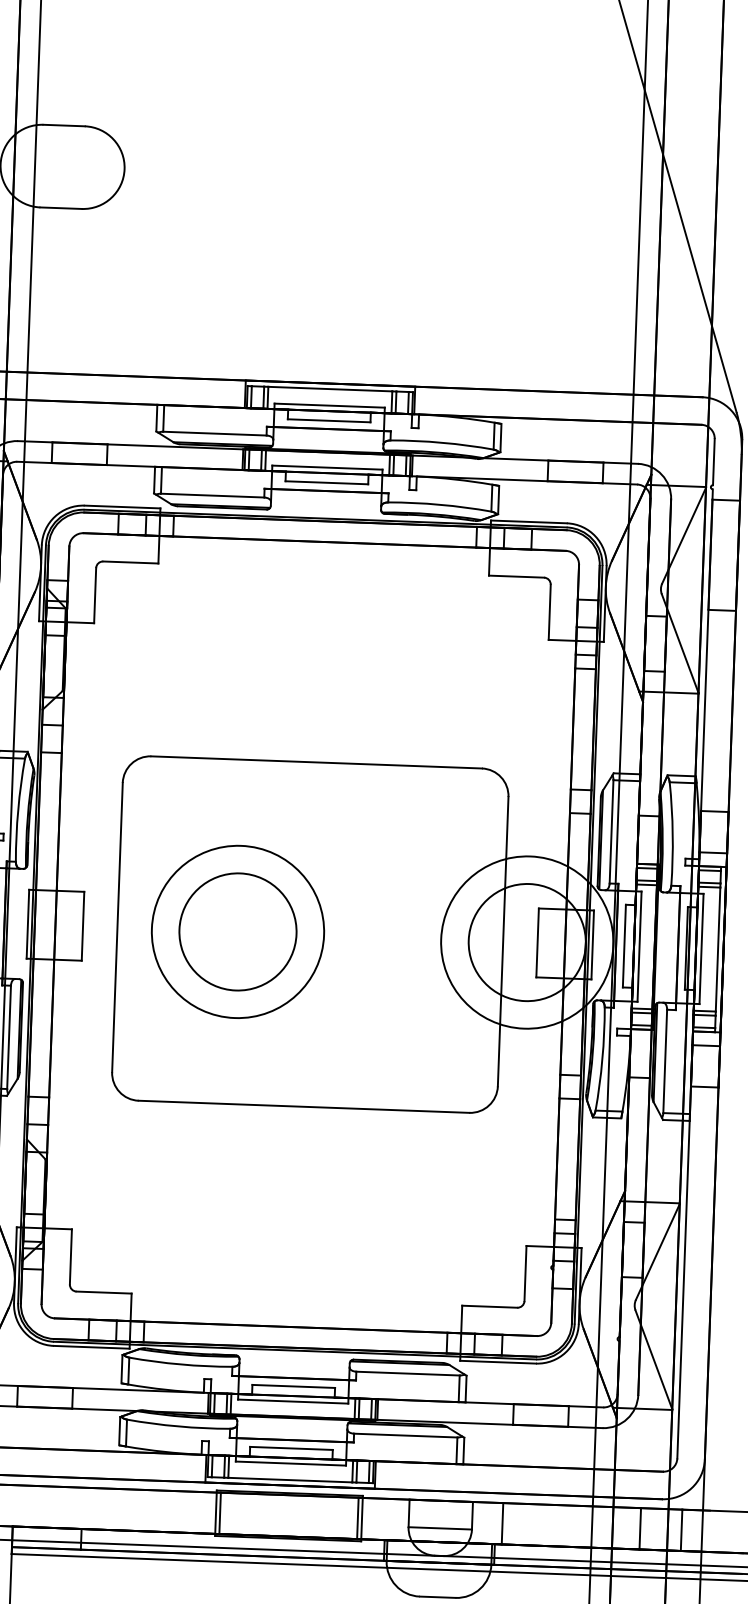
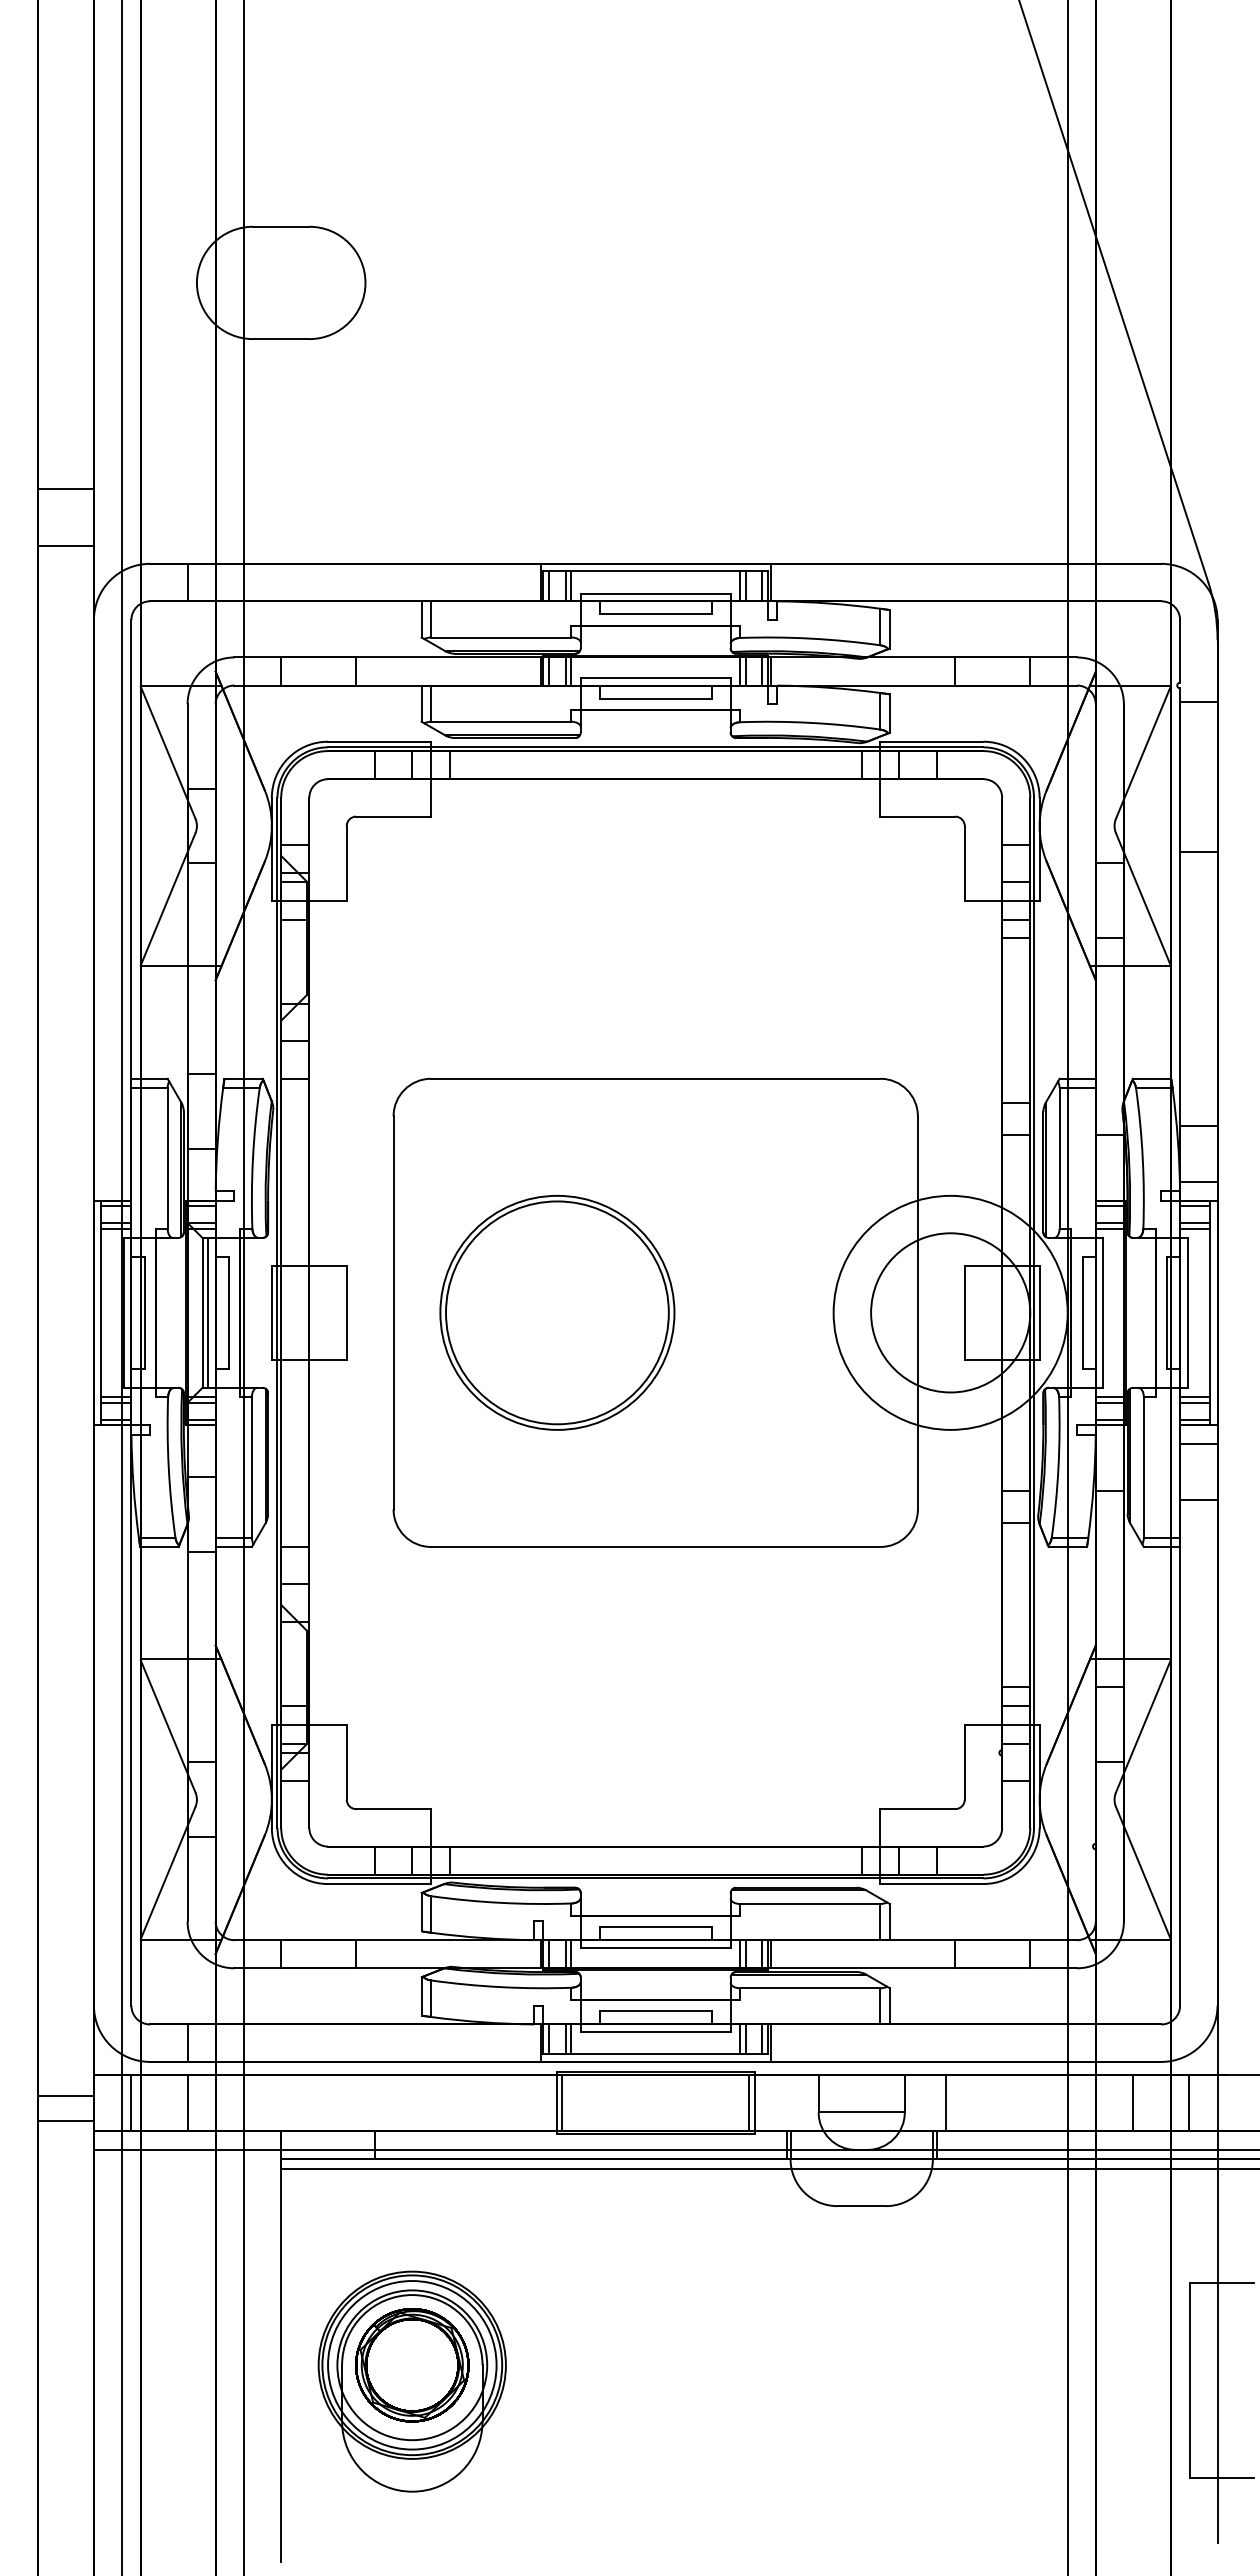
circle: (238, 931) -> (557, 1312), size x1.4

